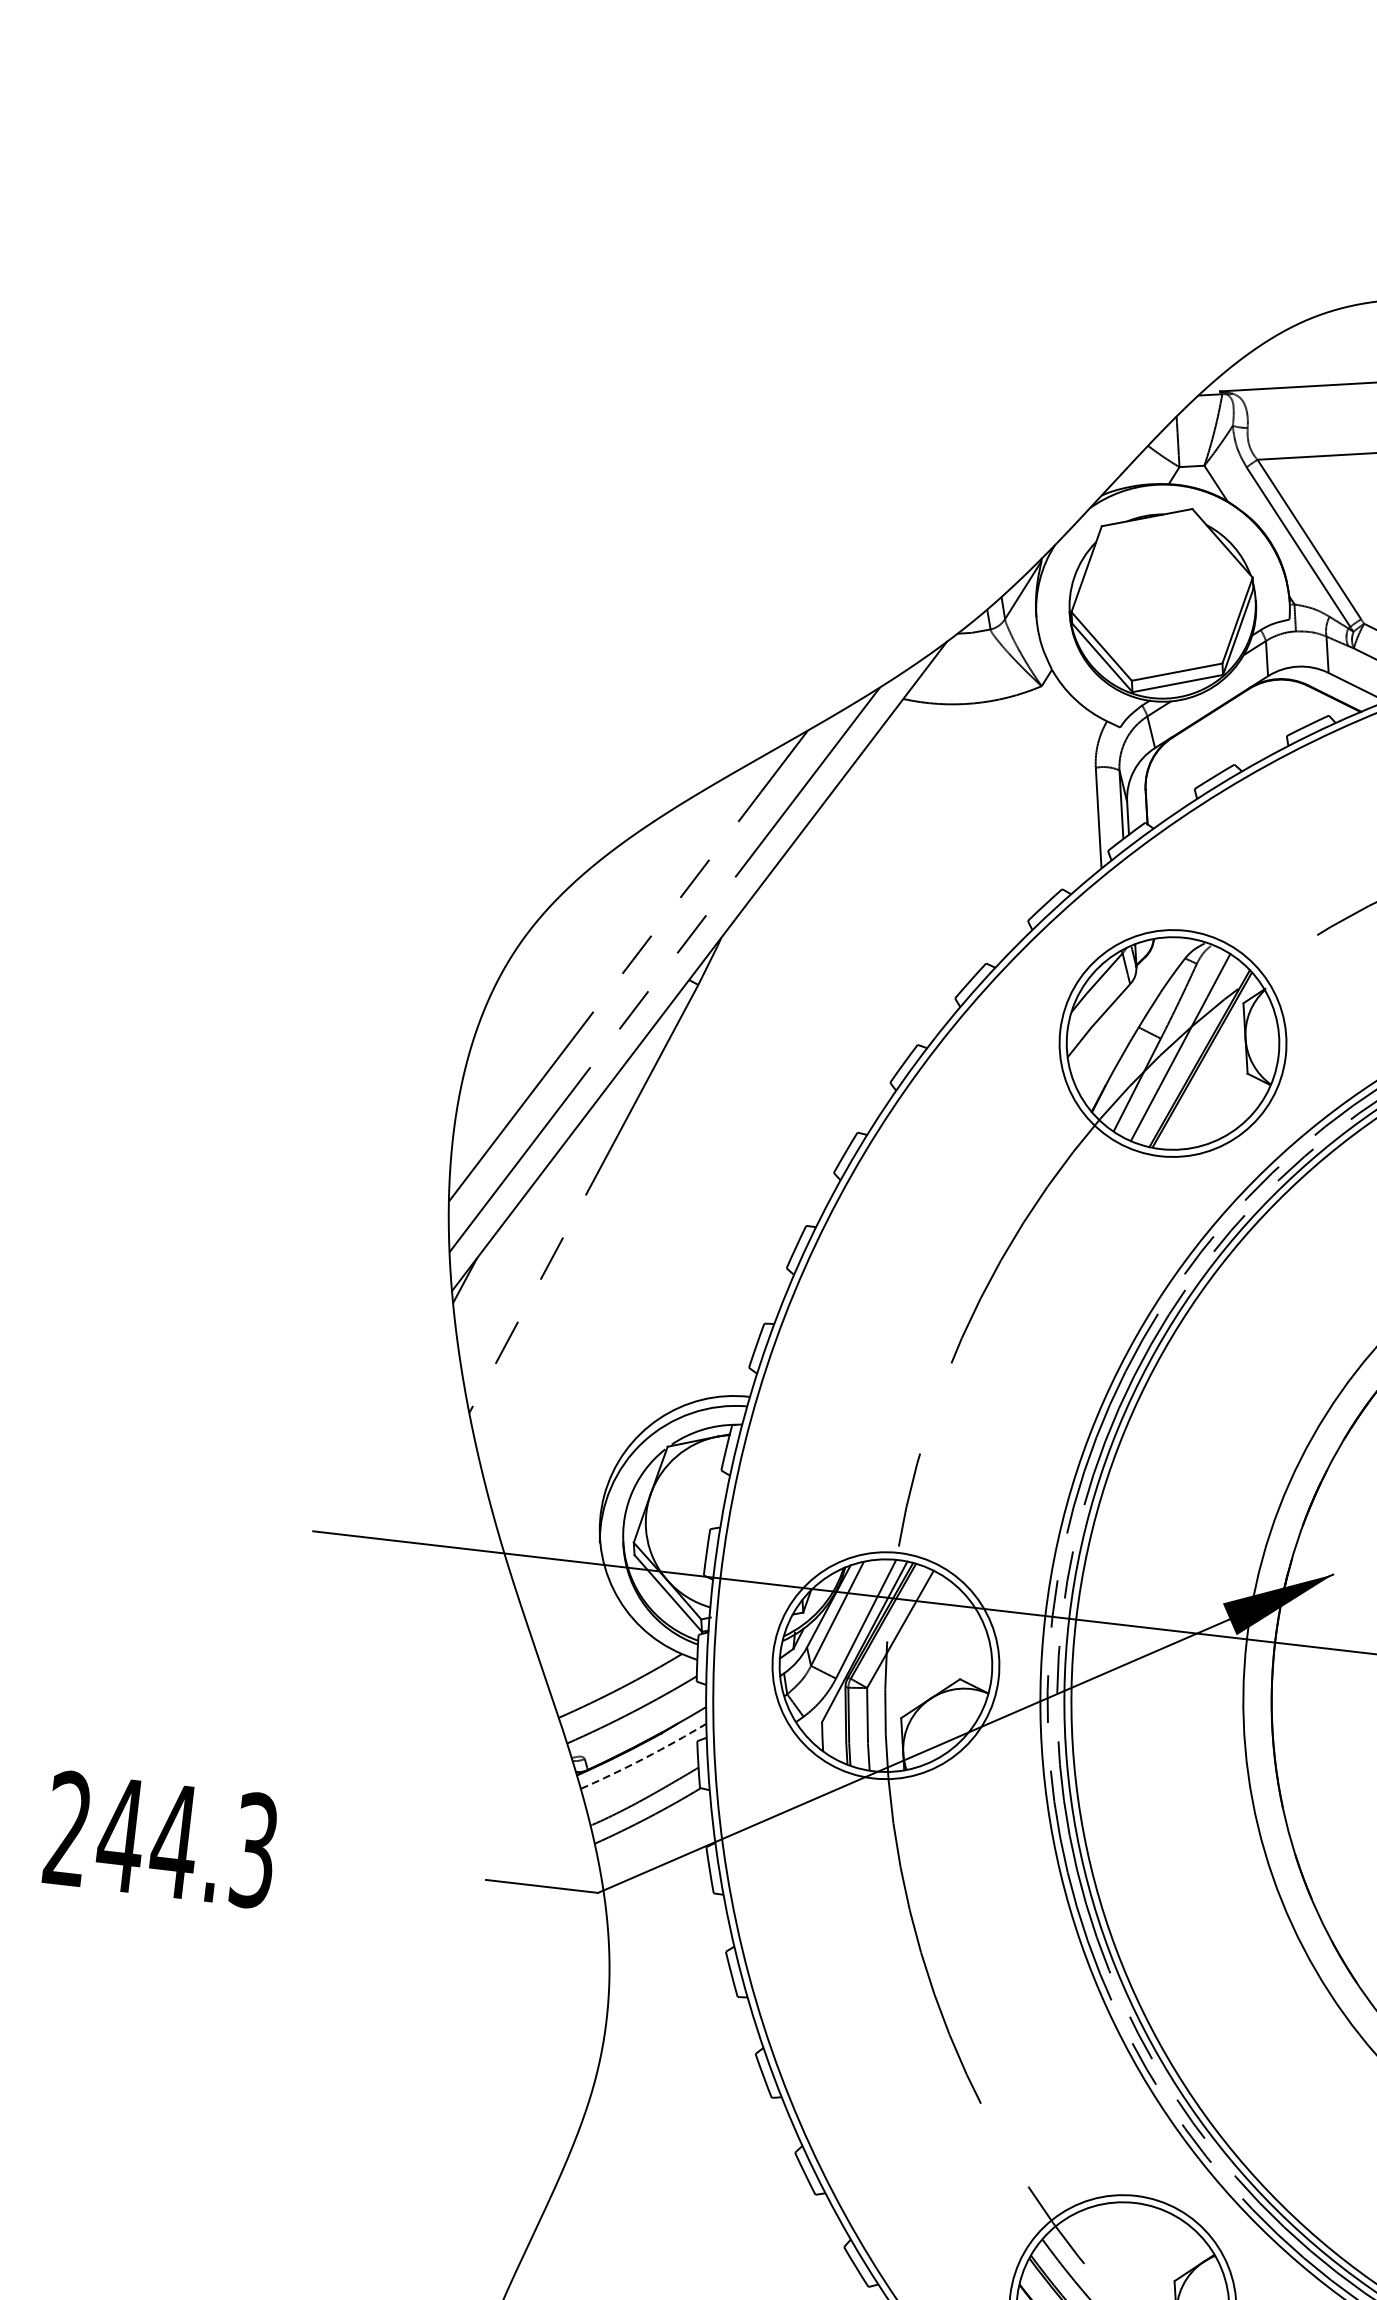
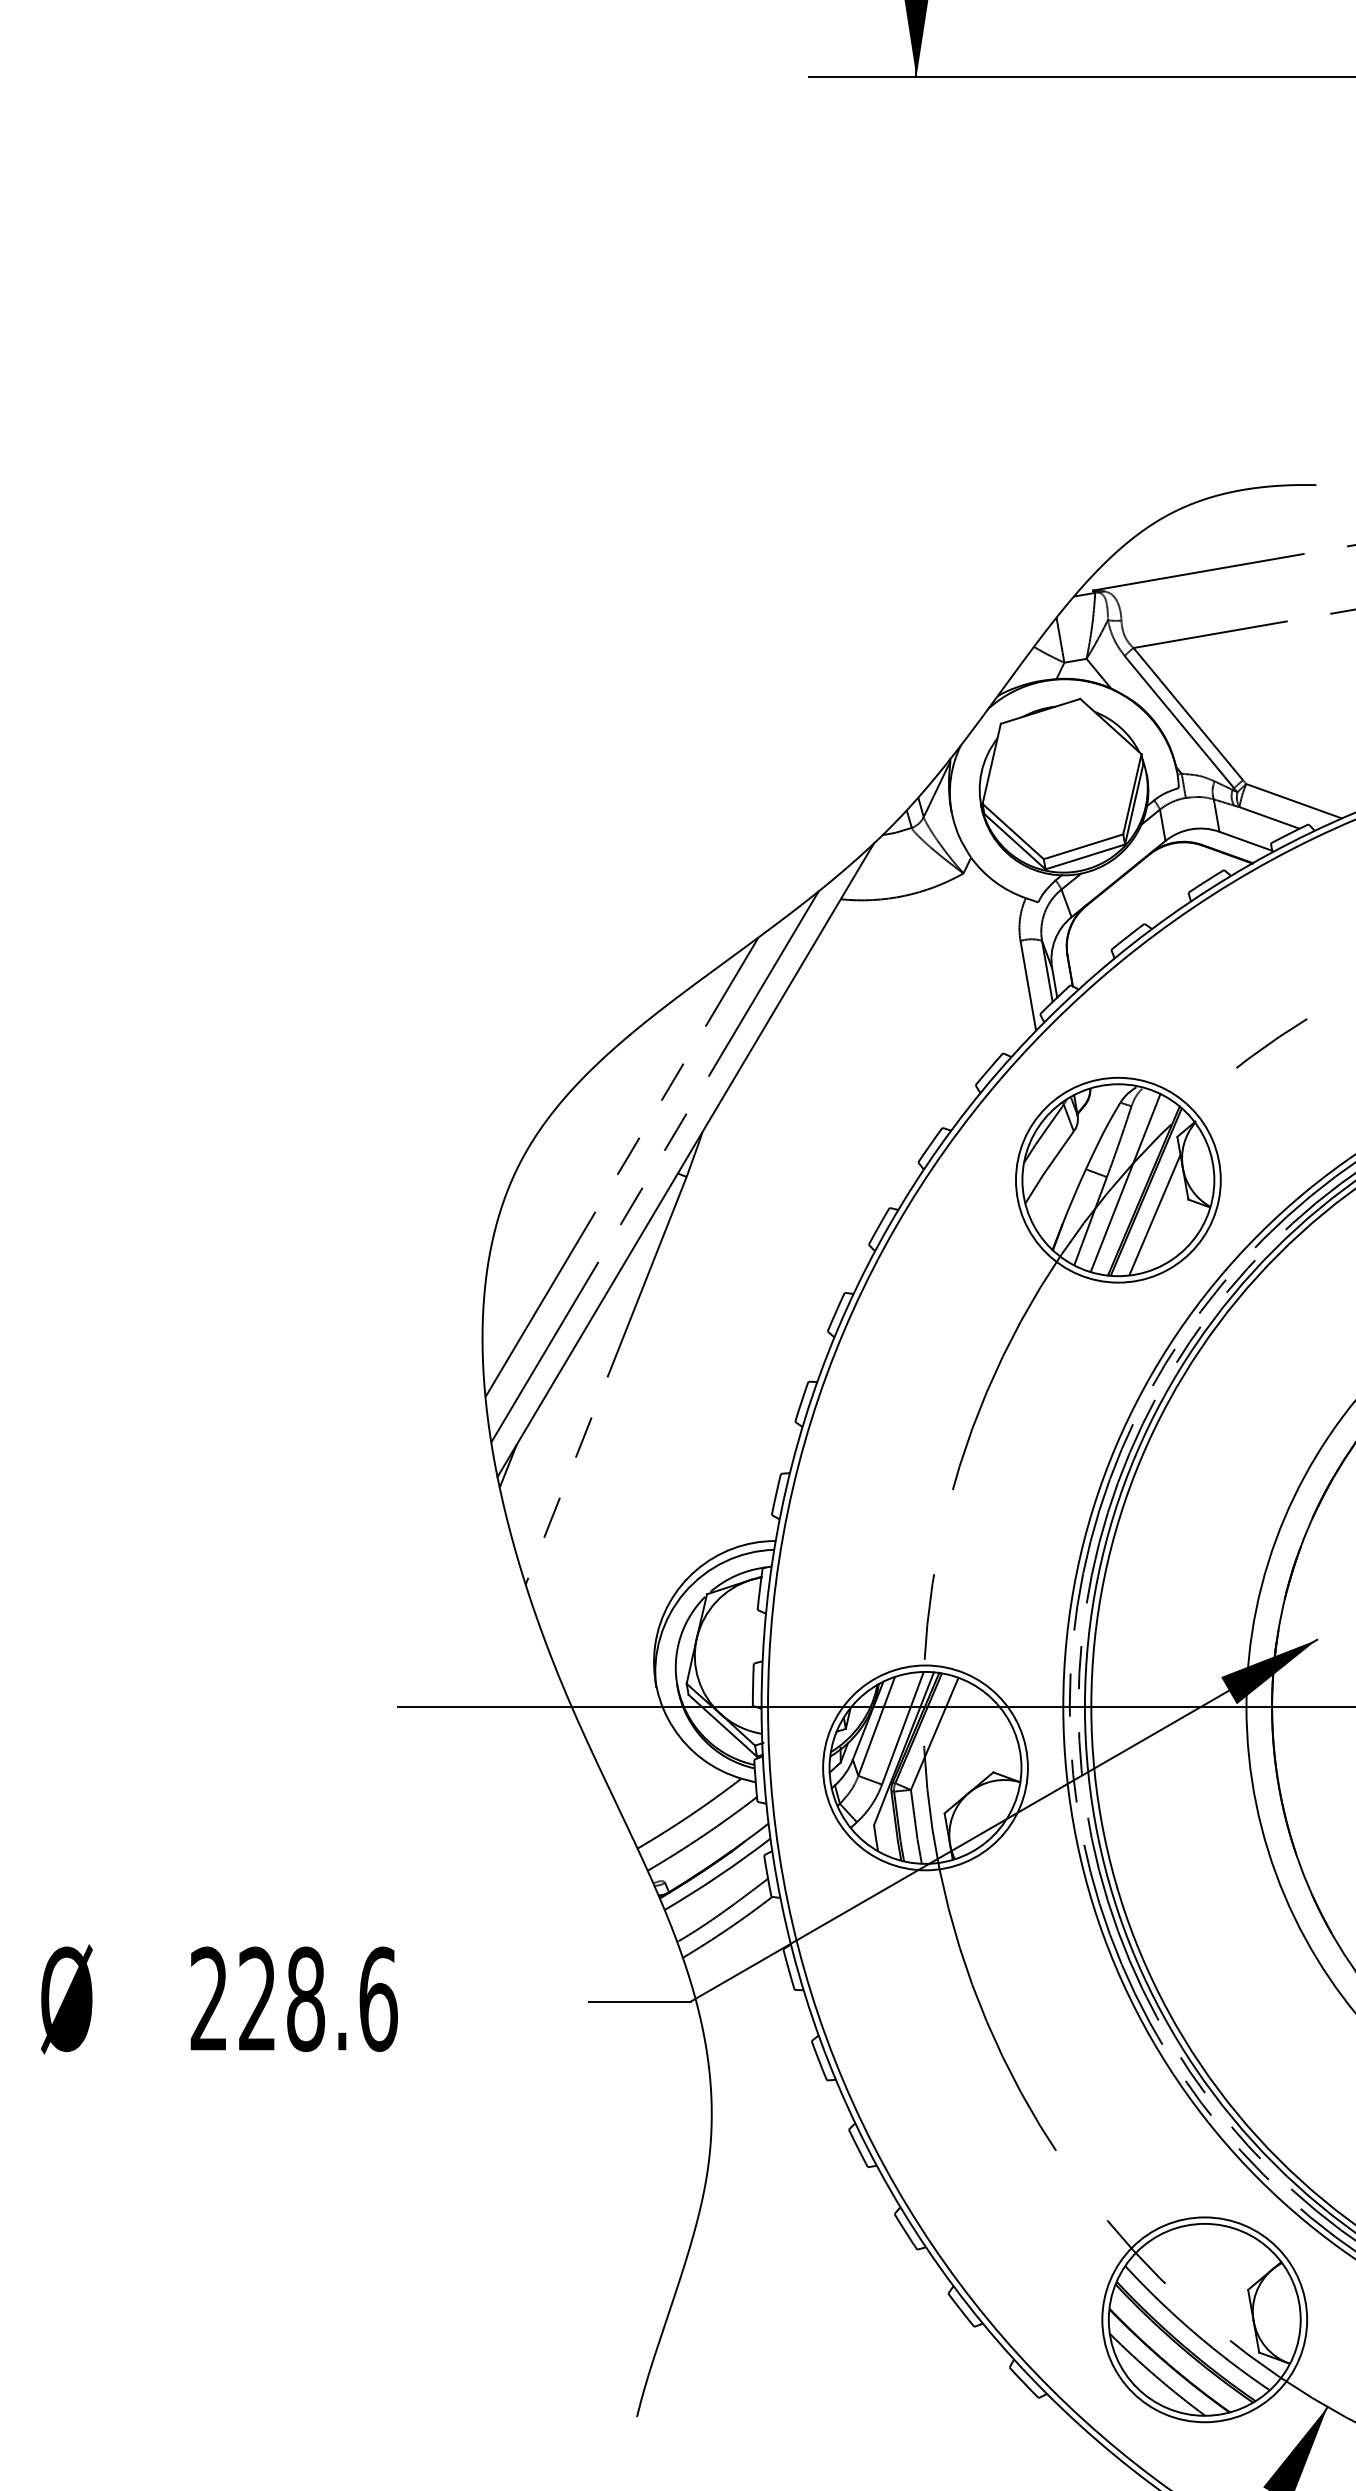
line: (1208, 1085) -> (1154, 1214), added
arc: (644, 1757) -> (718, 1875), dashed -> solid
text: (187, 1843) -> (317, 1999), 244.3 -> 228.6

